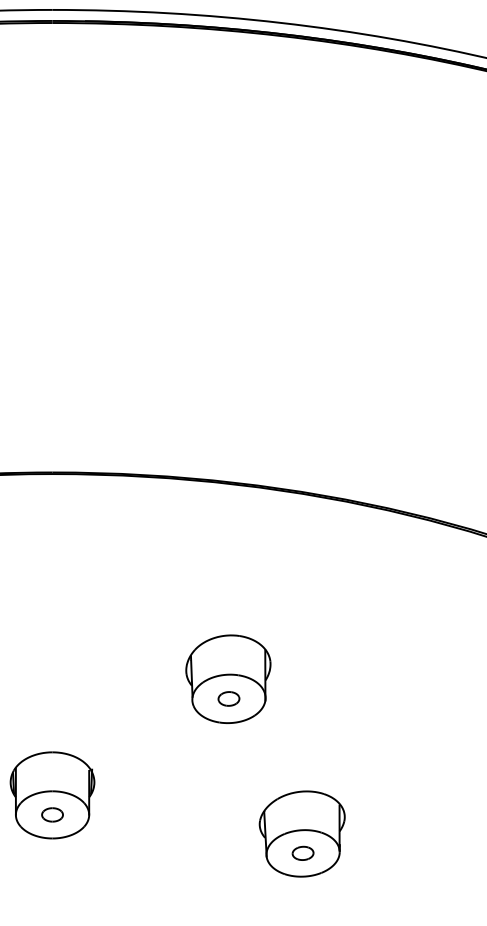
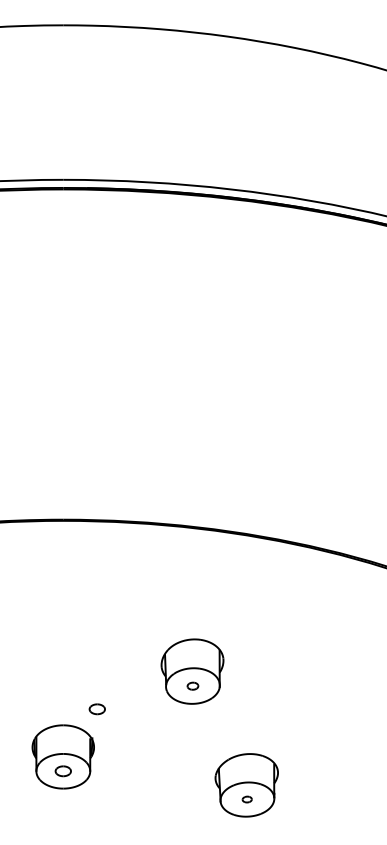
part: (228, 699) -> (192, 686), size x0.7
part: (97, 730) -> (96, 709), added
part: (301, 853) -> (246, 799), size x0.6

